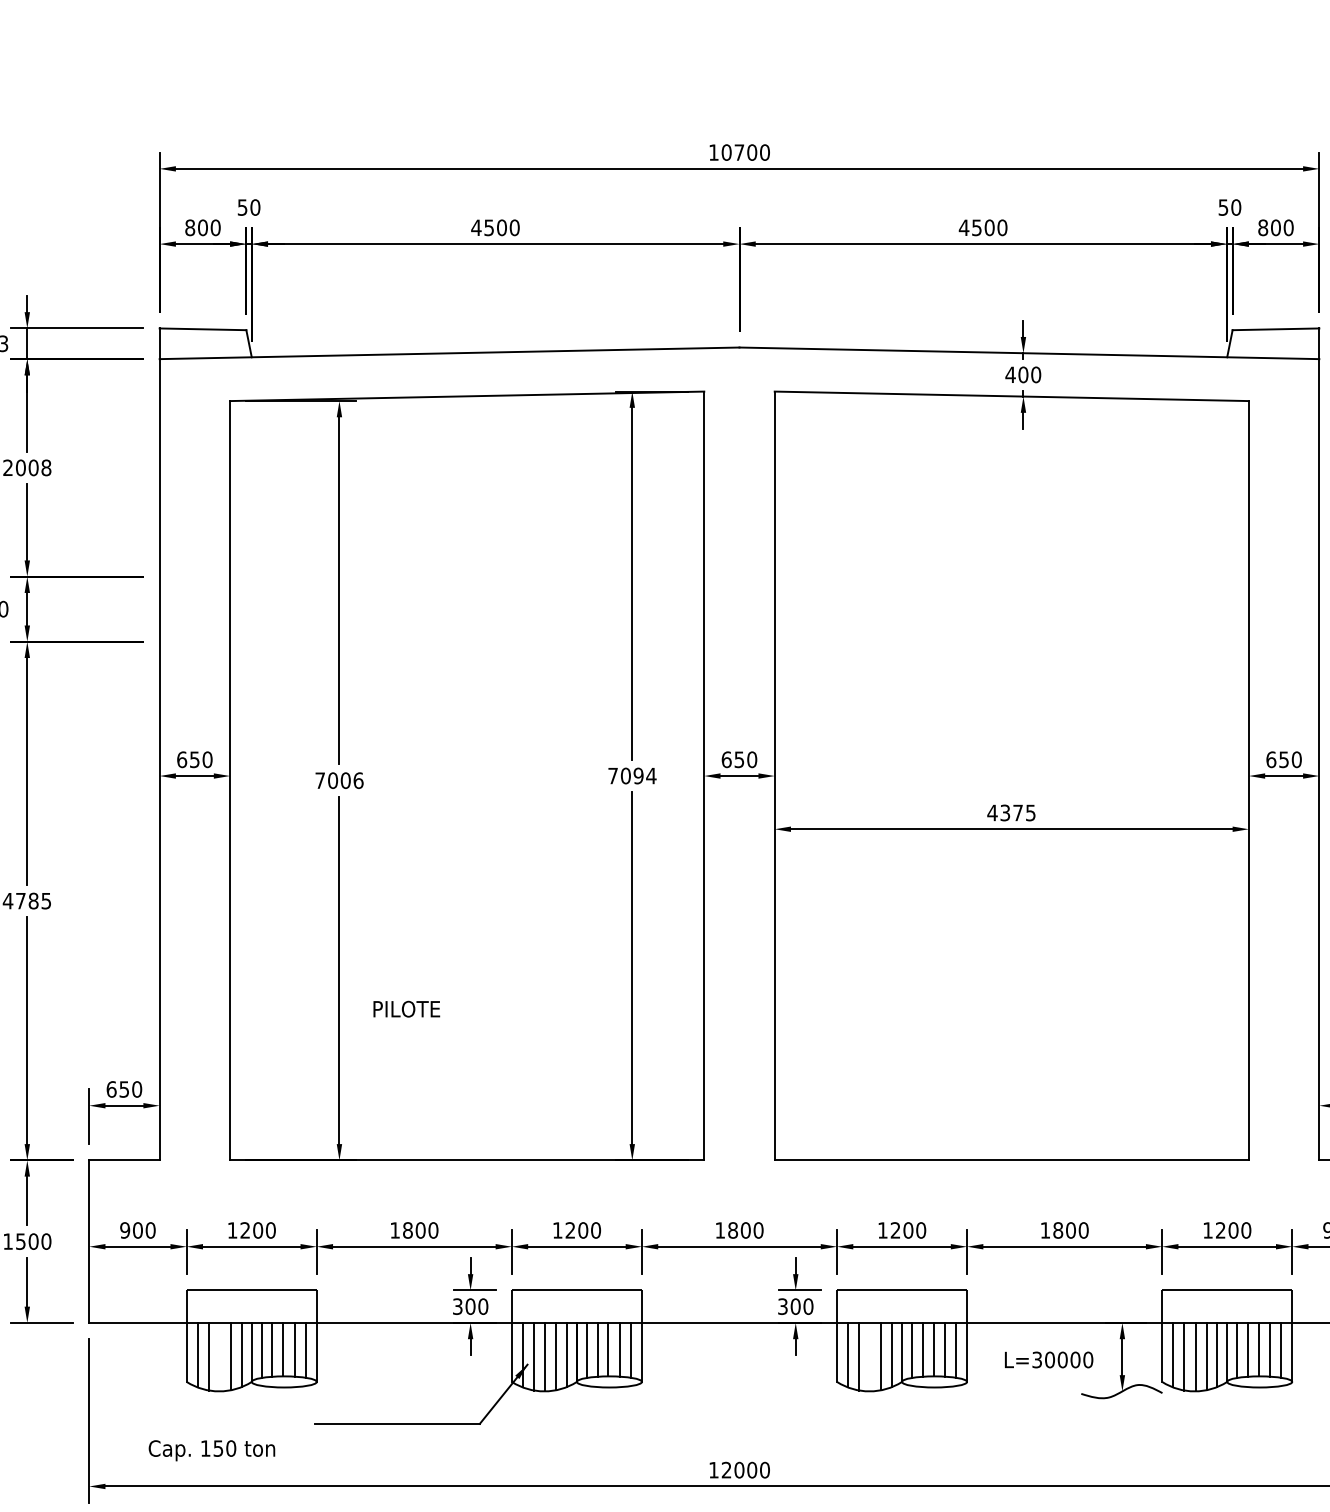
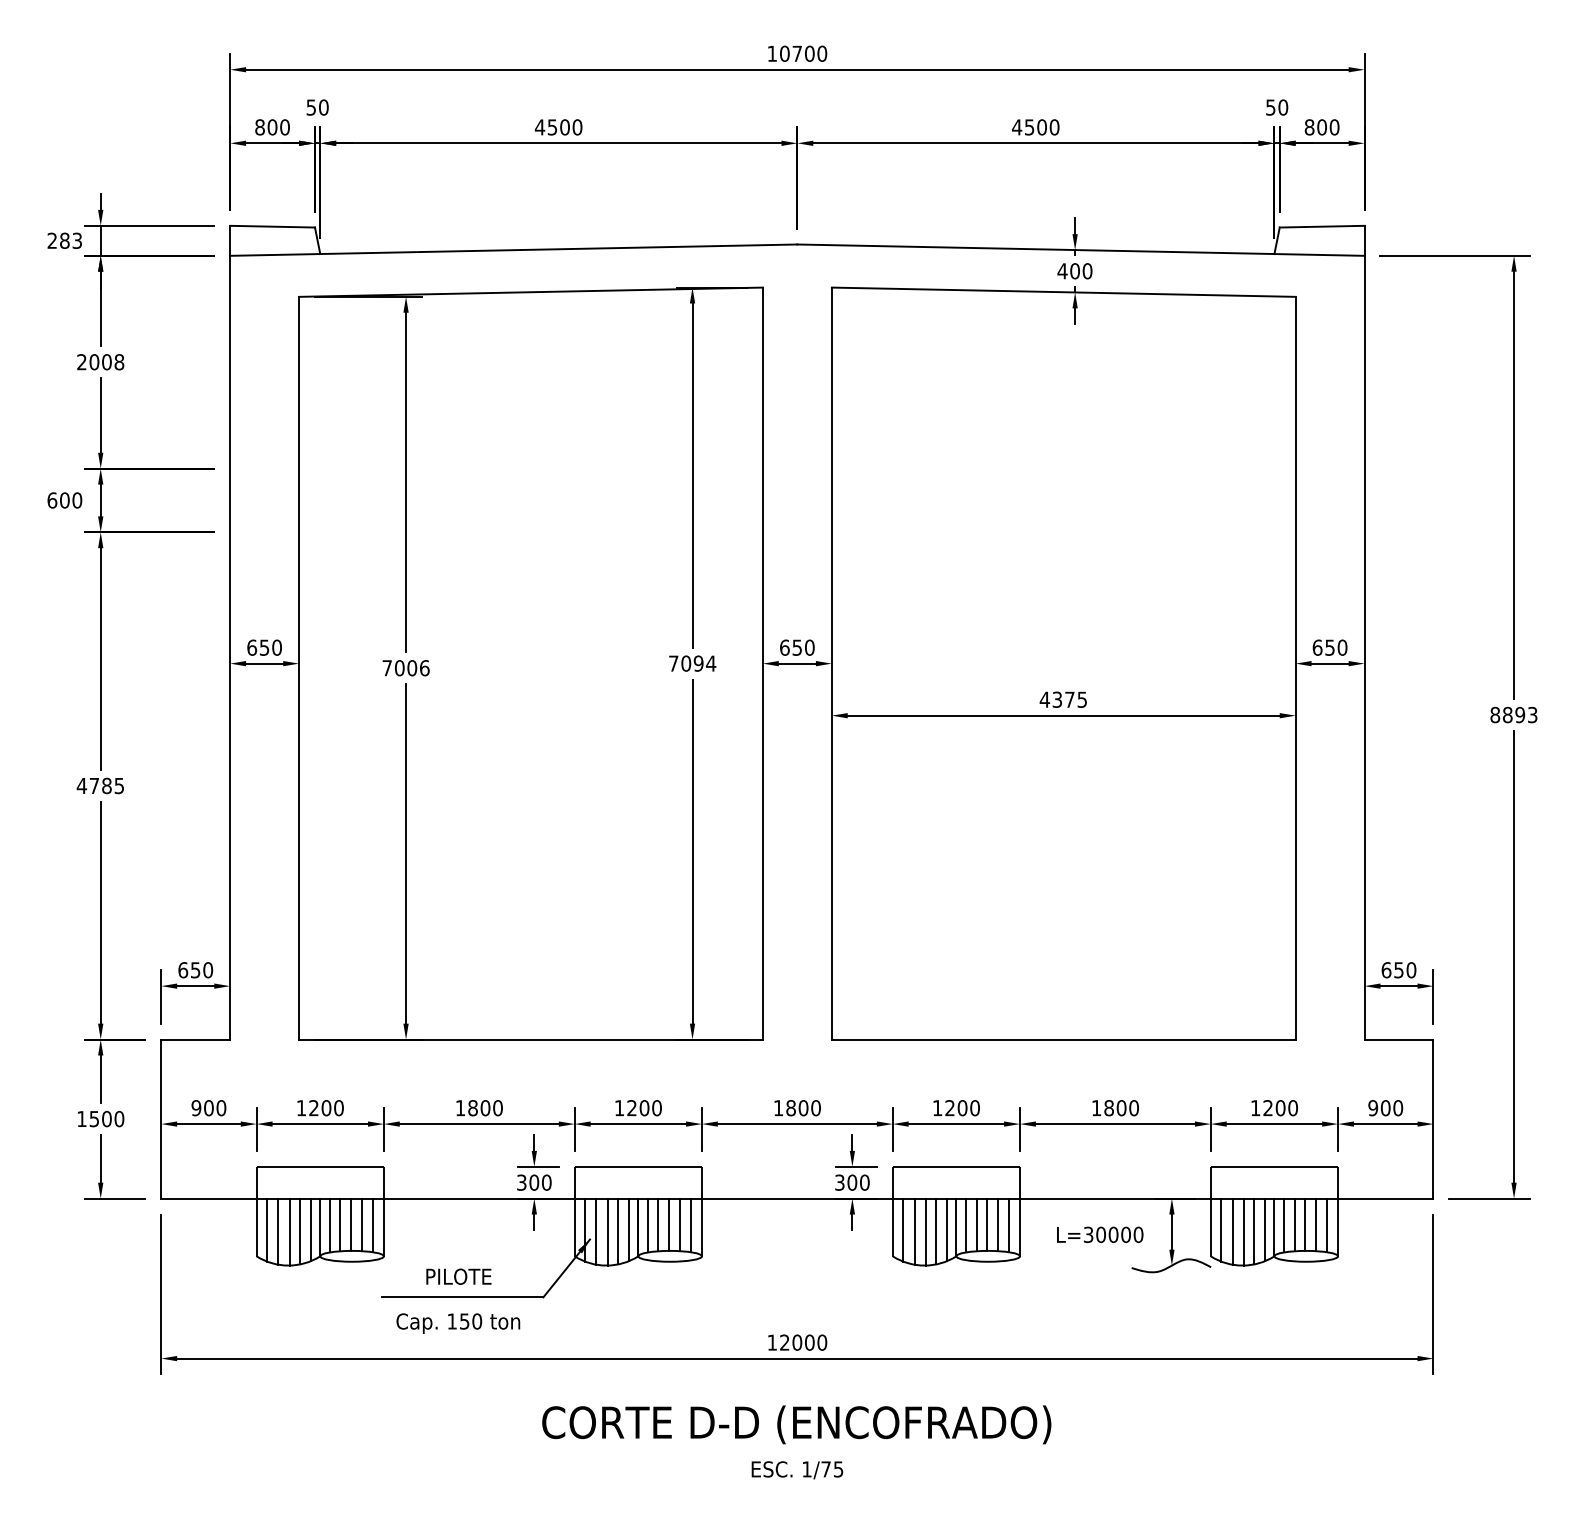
text: (406, 1008) -> (458, 1276), moved
line: (220, 1356) -> (289, 1231), added
line: (870, 1356) -> (925, 1231), added
text: (212, 1450) -> (458, 1323), moved

